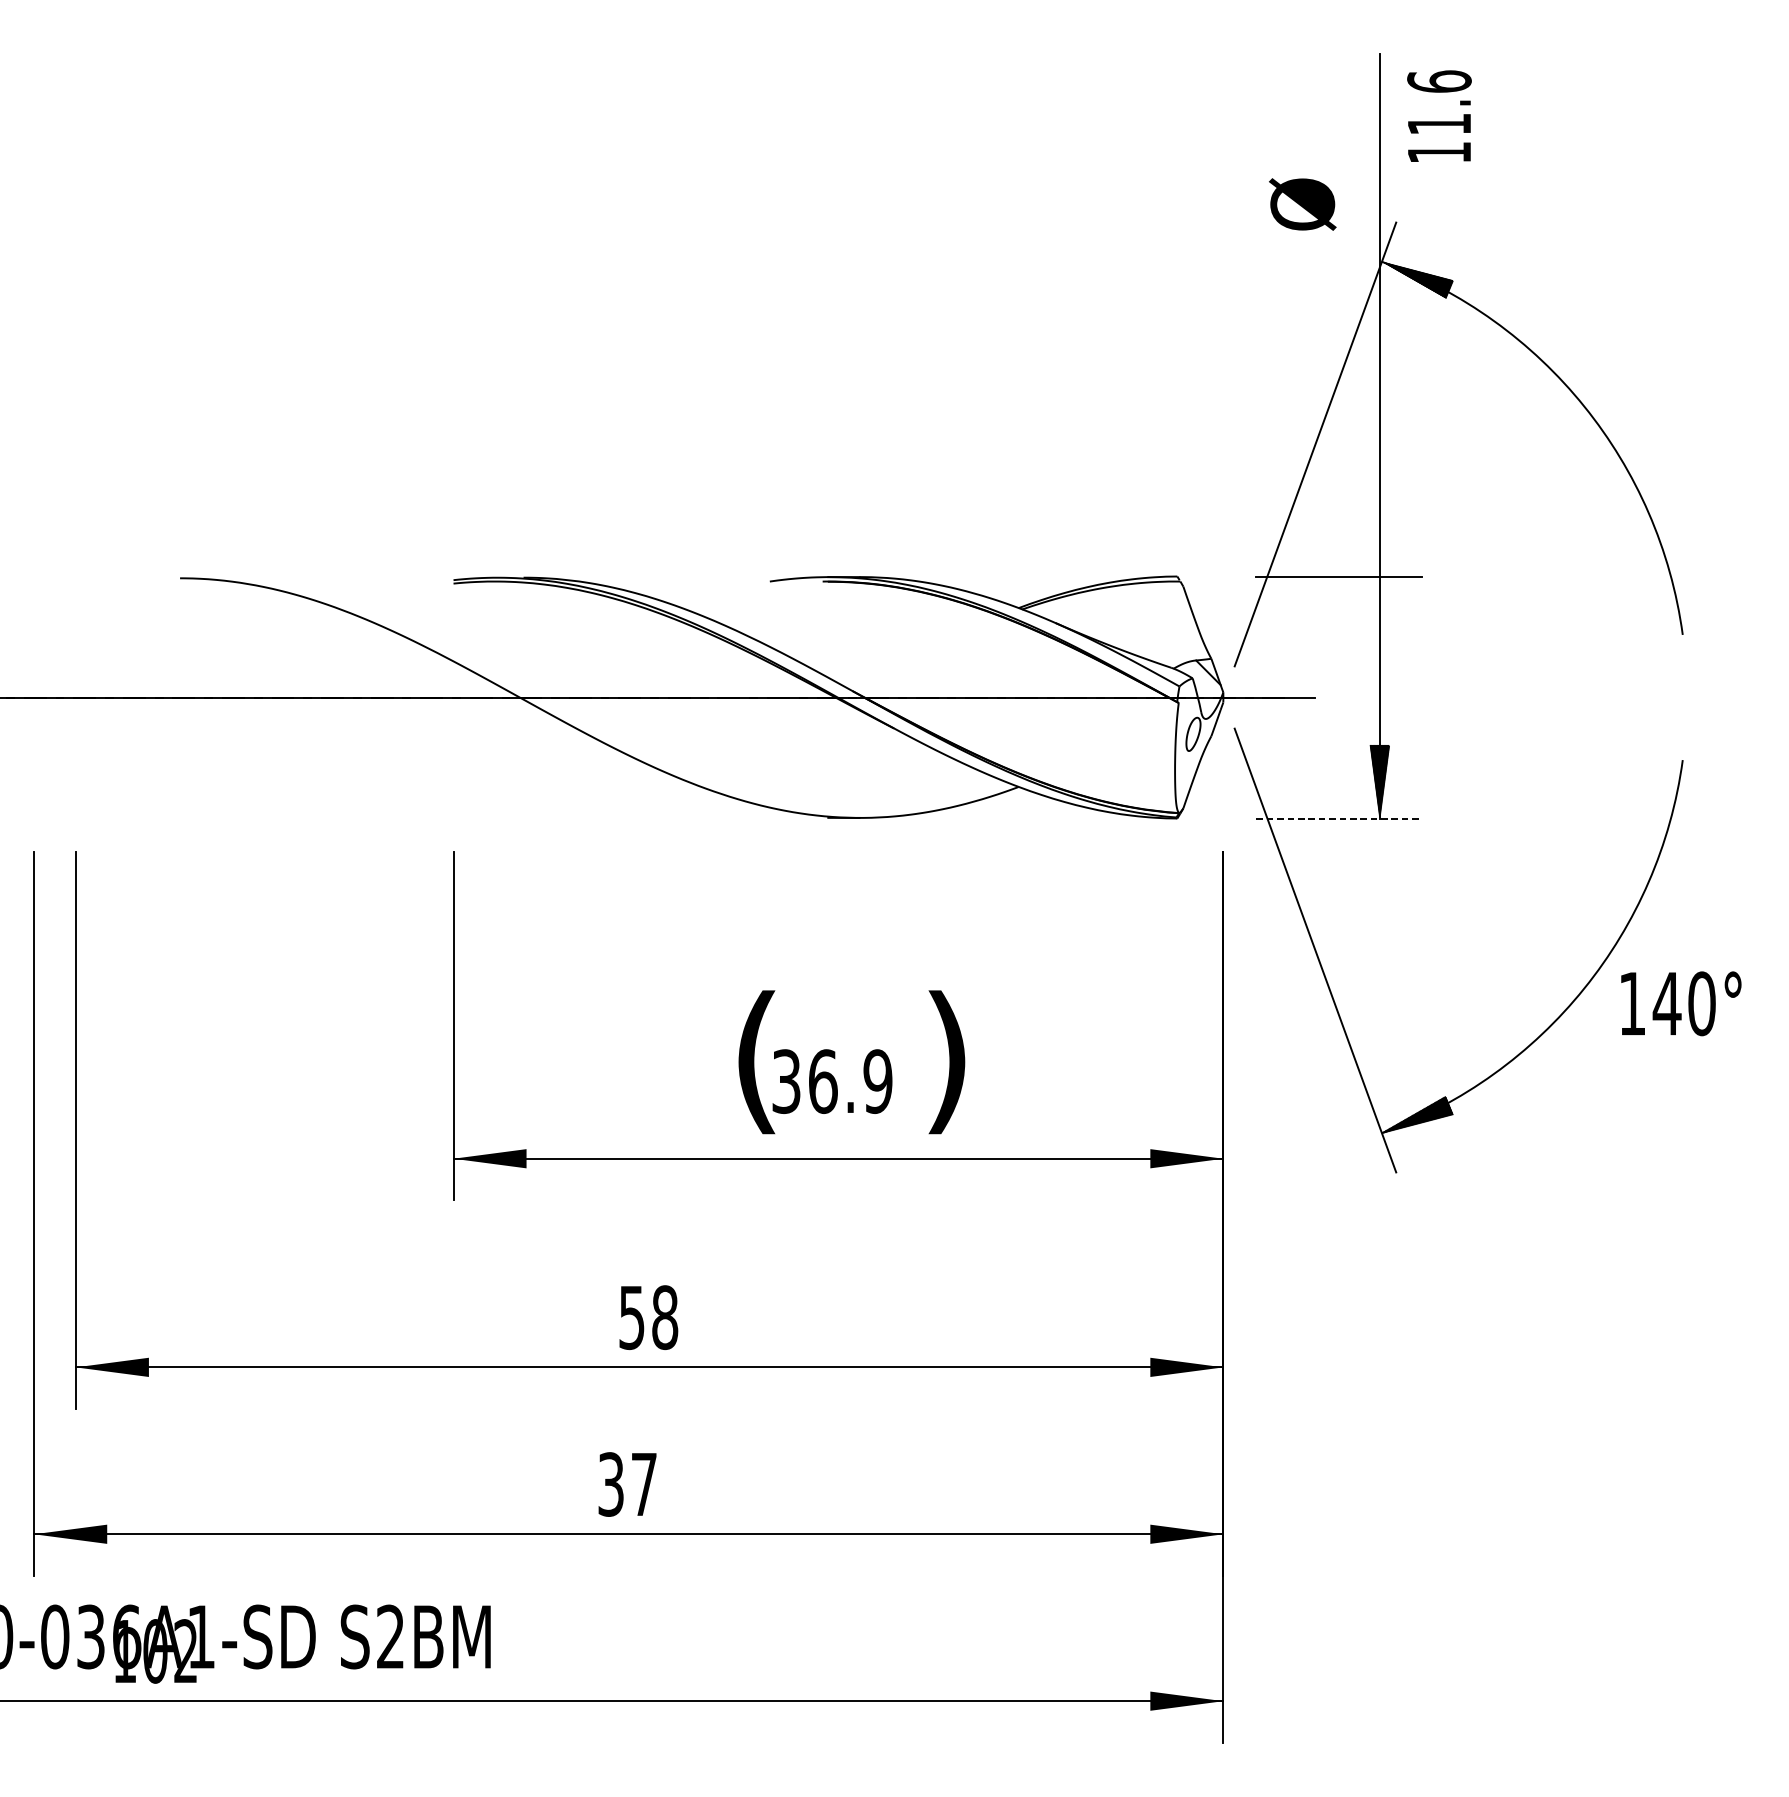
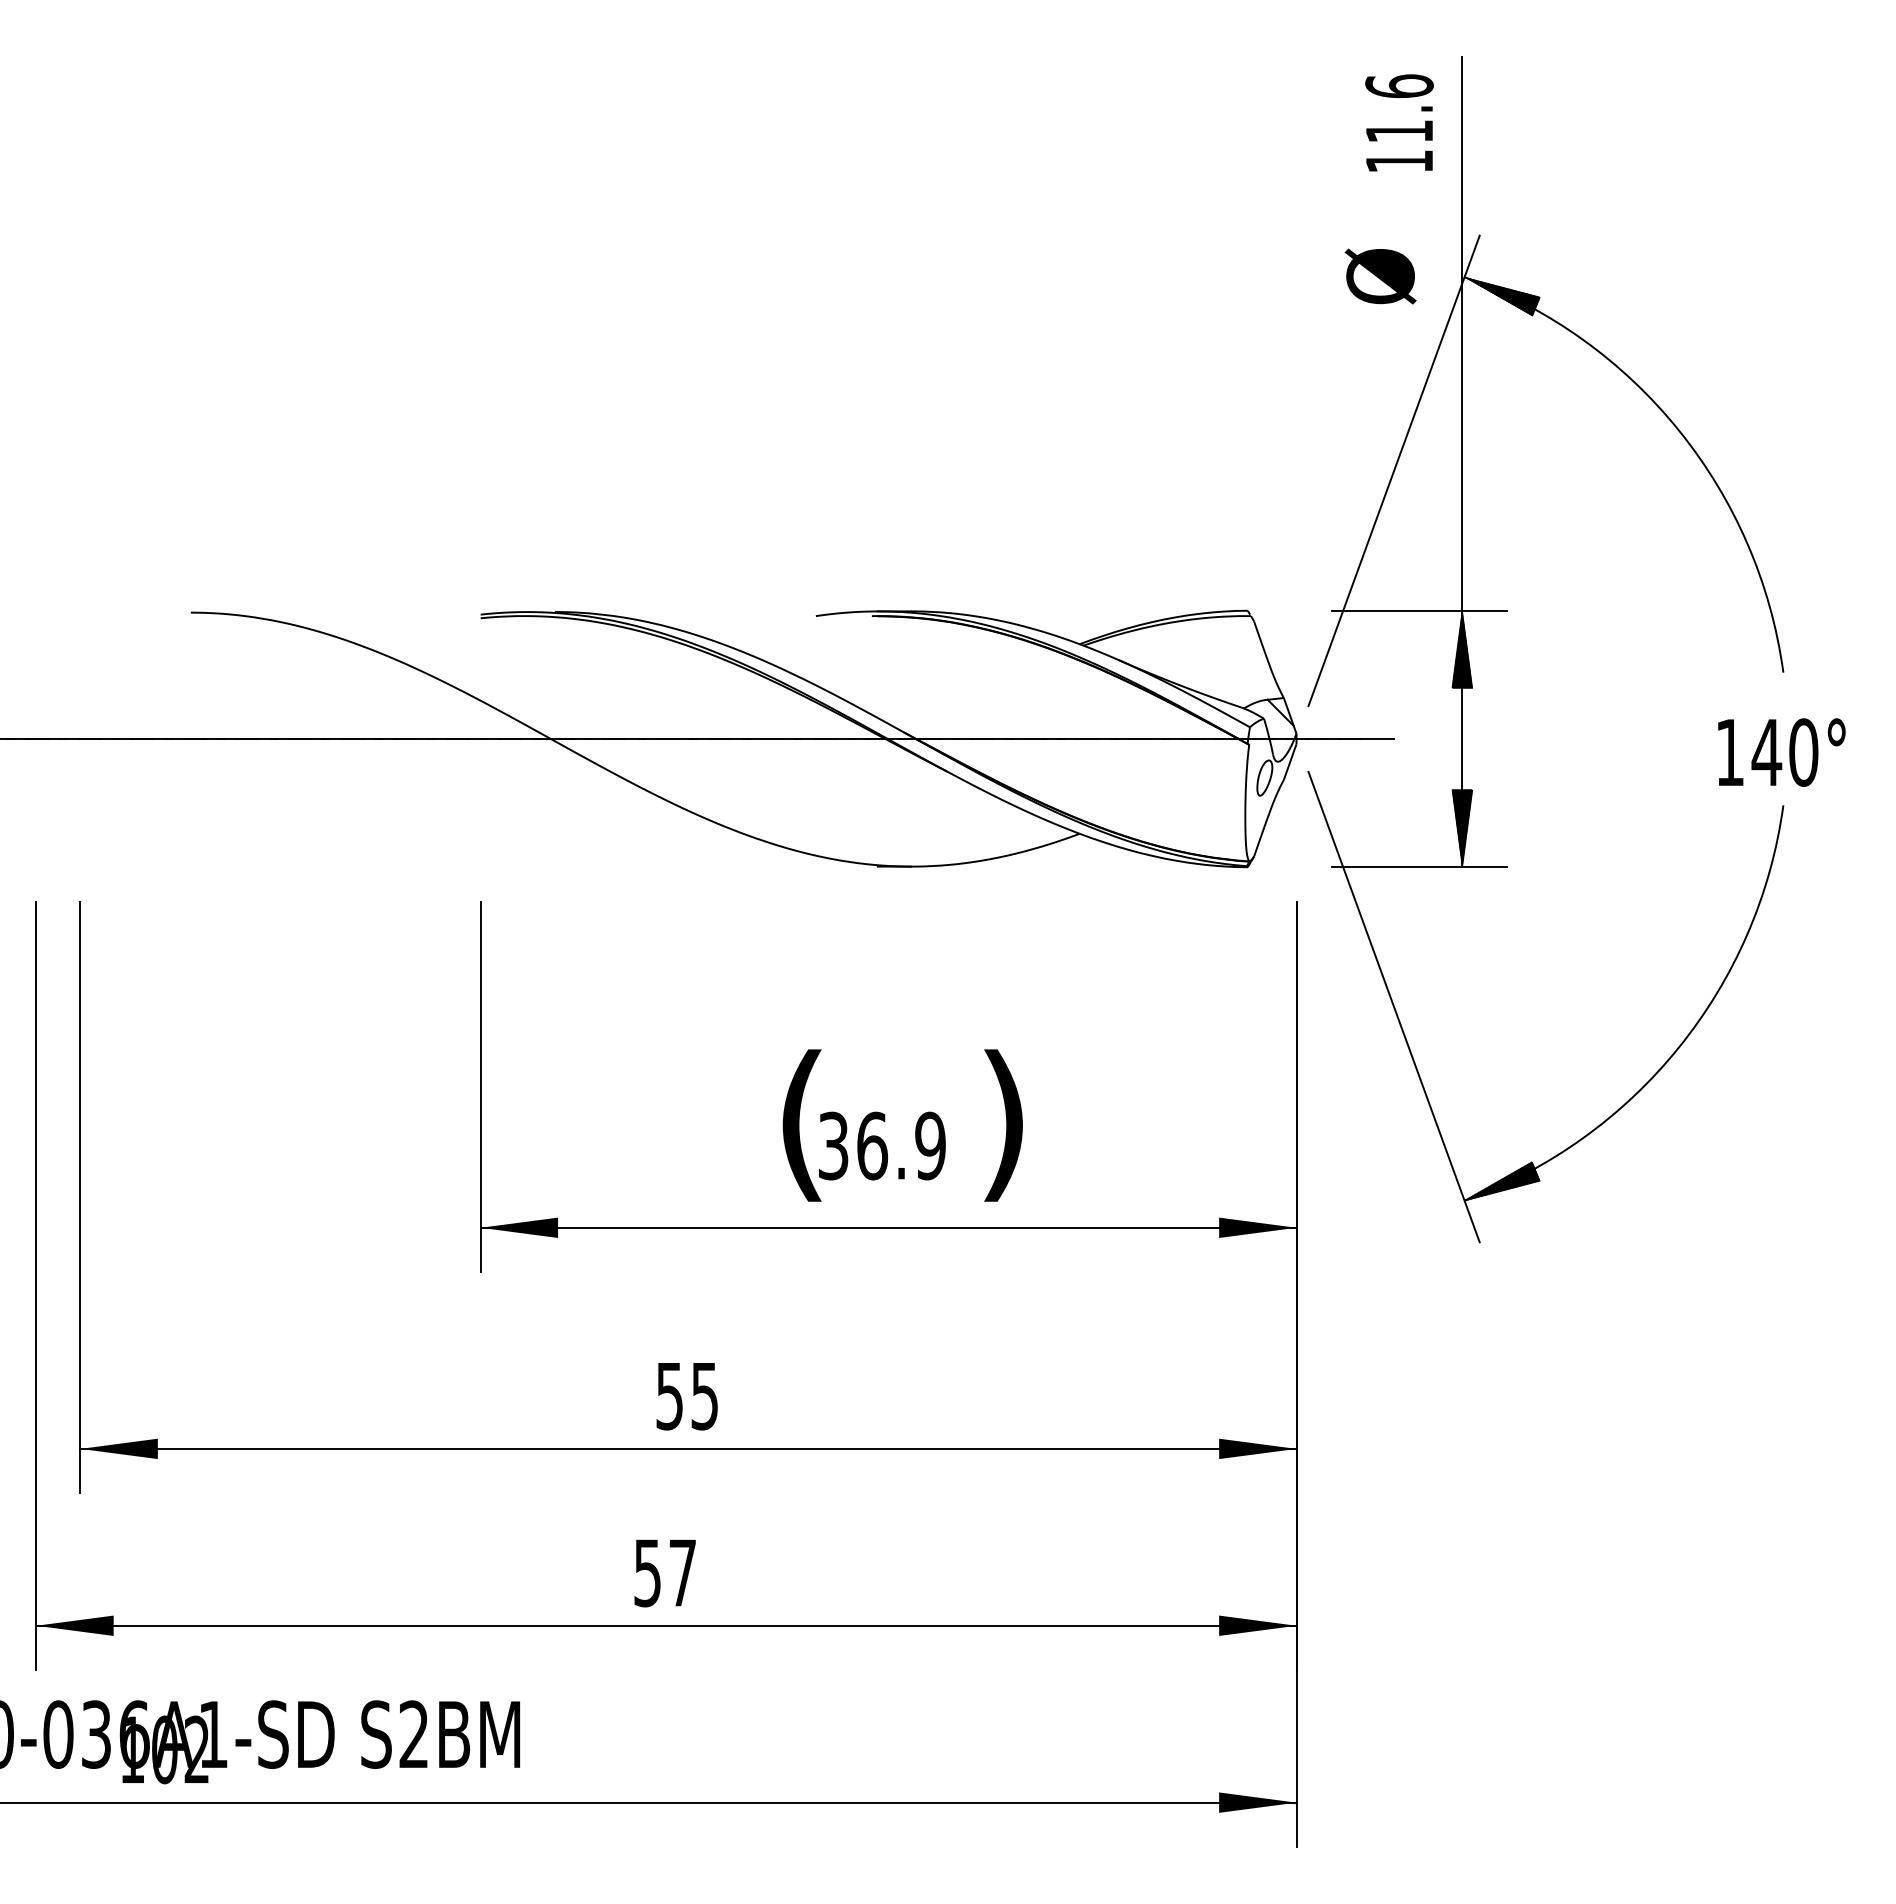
text: (1439, 115) -> (1399, 122), moved
text: (1302, 204) -> (1380, 276), moved
hatch: (1379, 613) -> (1462, 649), added
line: (1339, 818) -> (1419, 867), dashed -> solid
text: (1680, 1003) -> (1781, 752), moved
text: (664, 1316) -> (704, 1395), 58 -> 55
text: (610, 1484) -> (647, 1572), 37 -> 57

